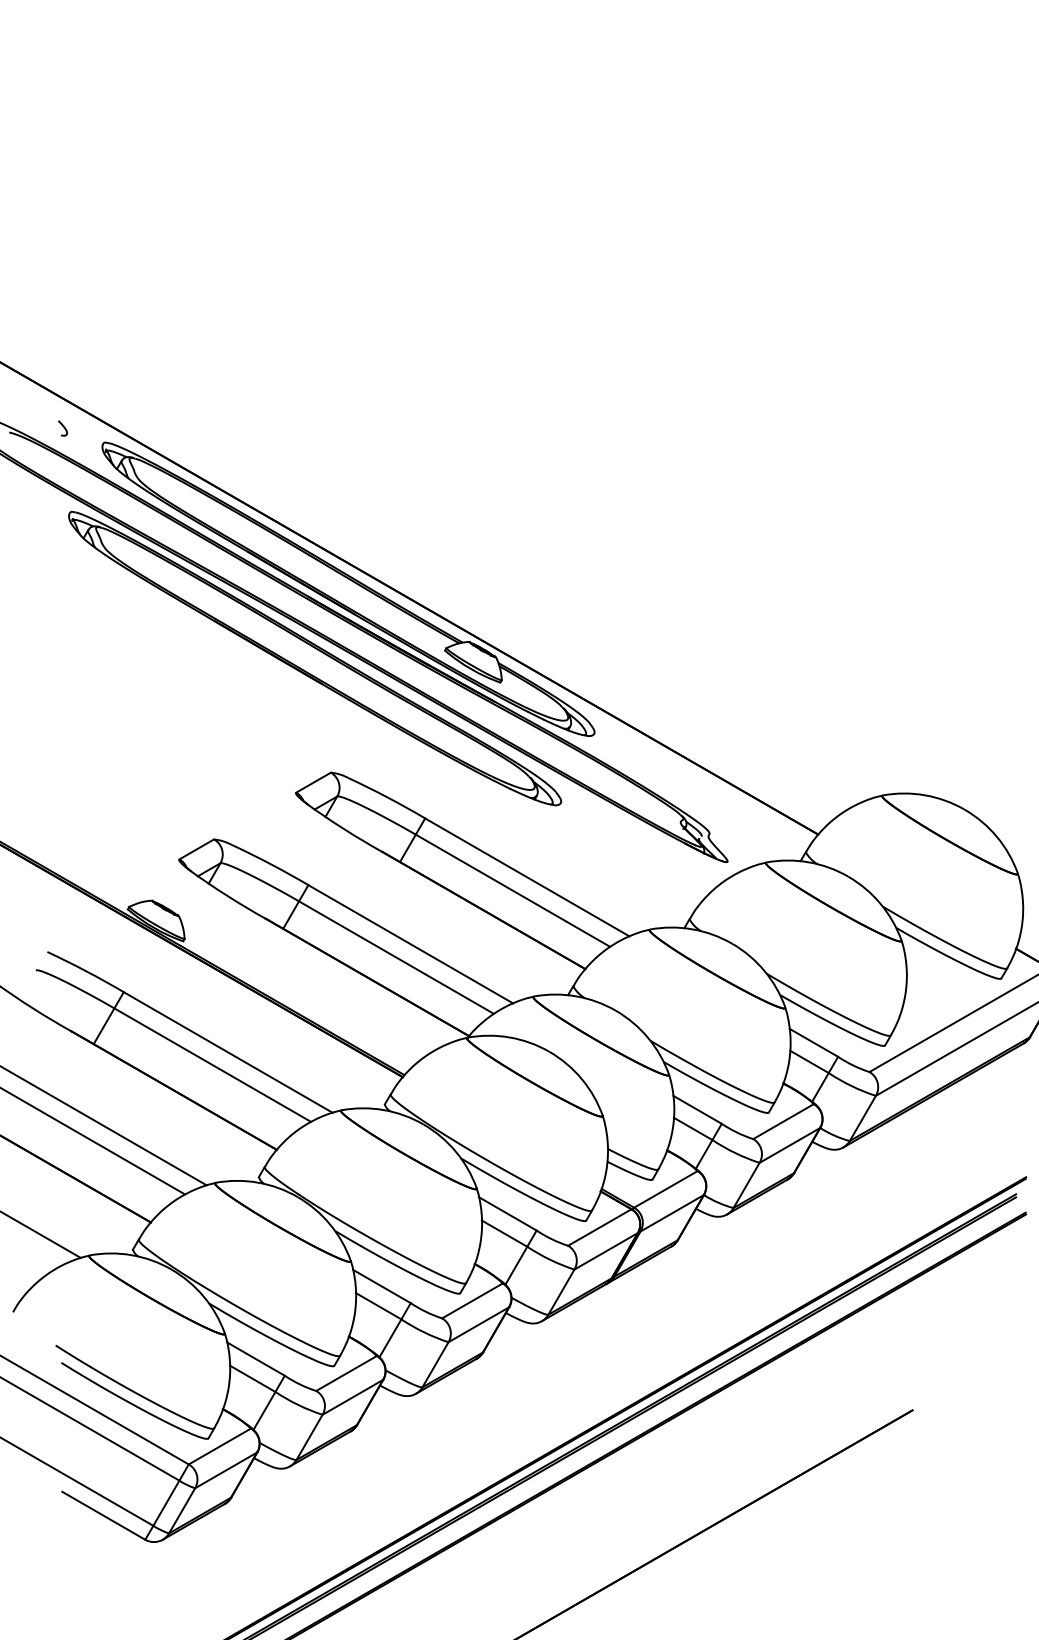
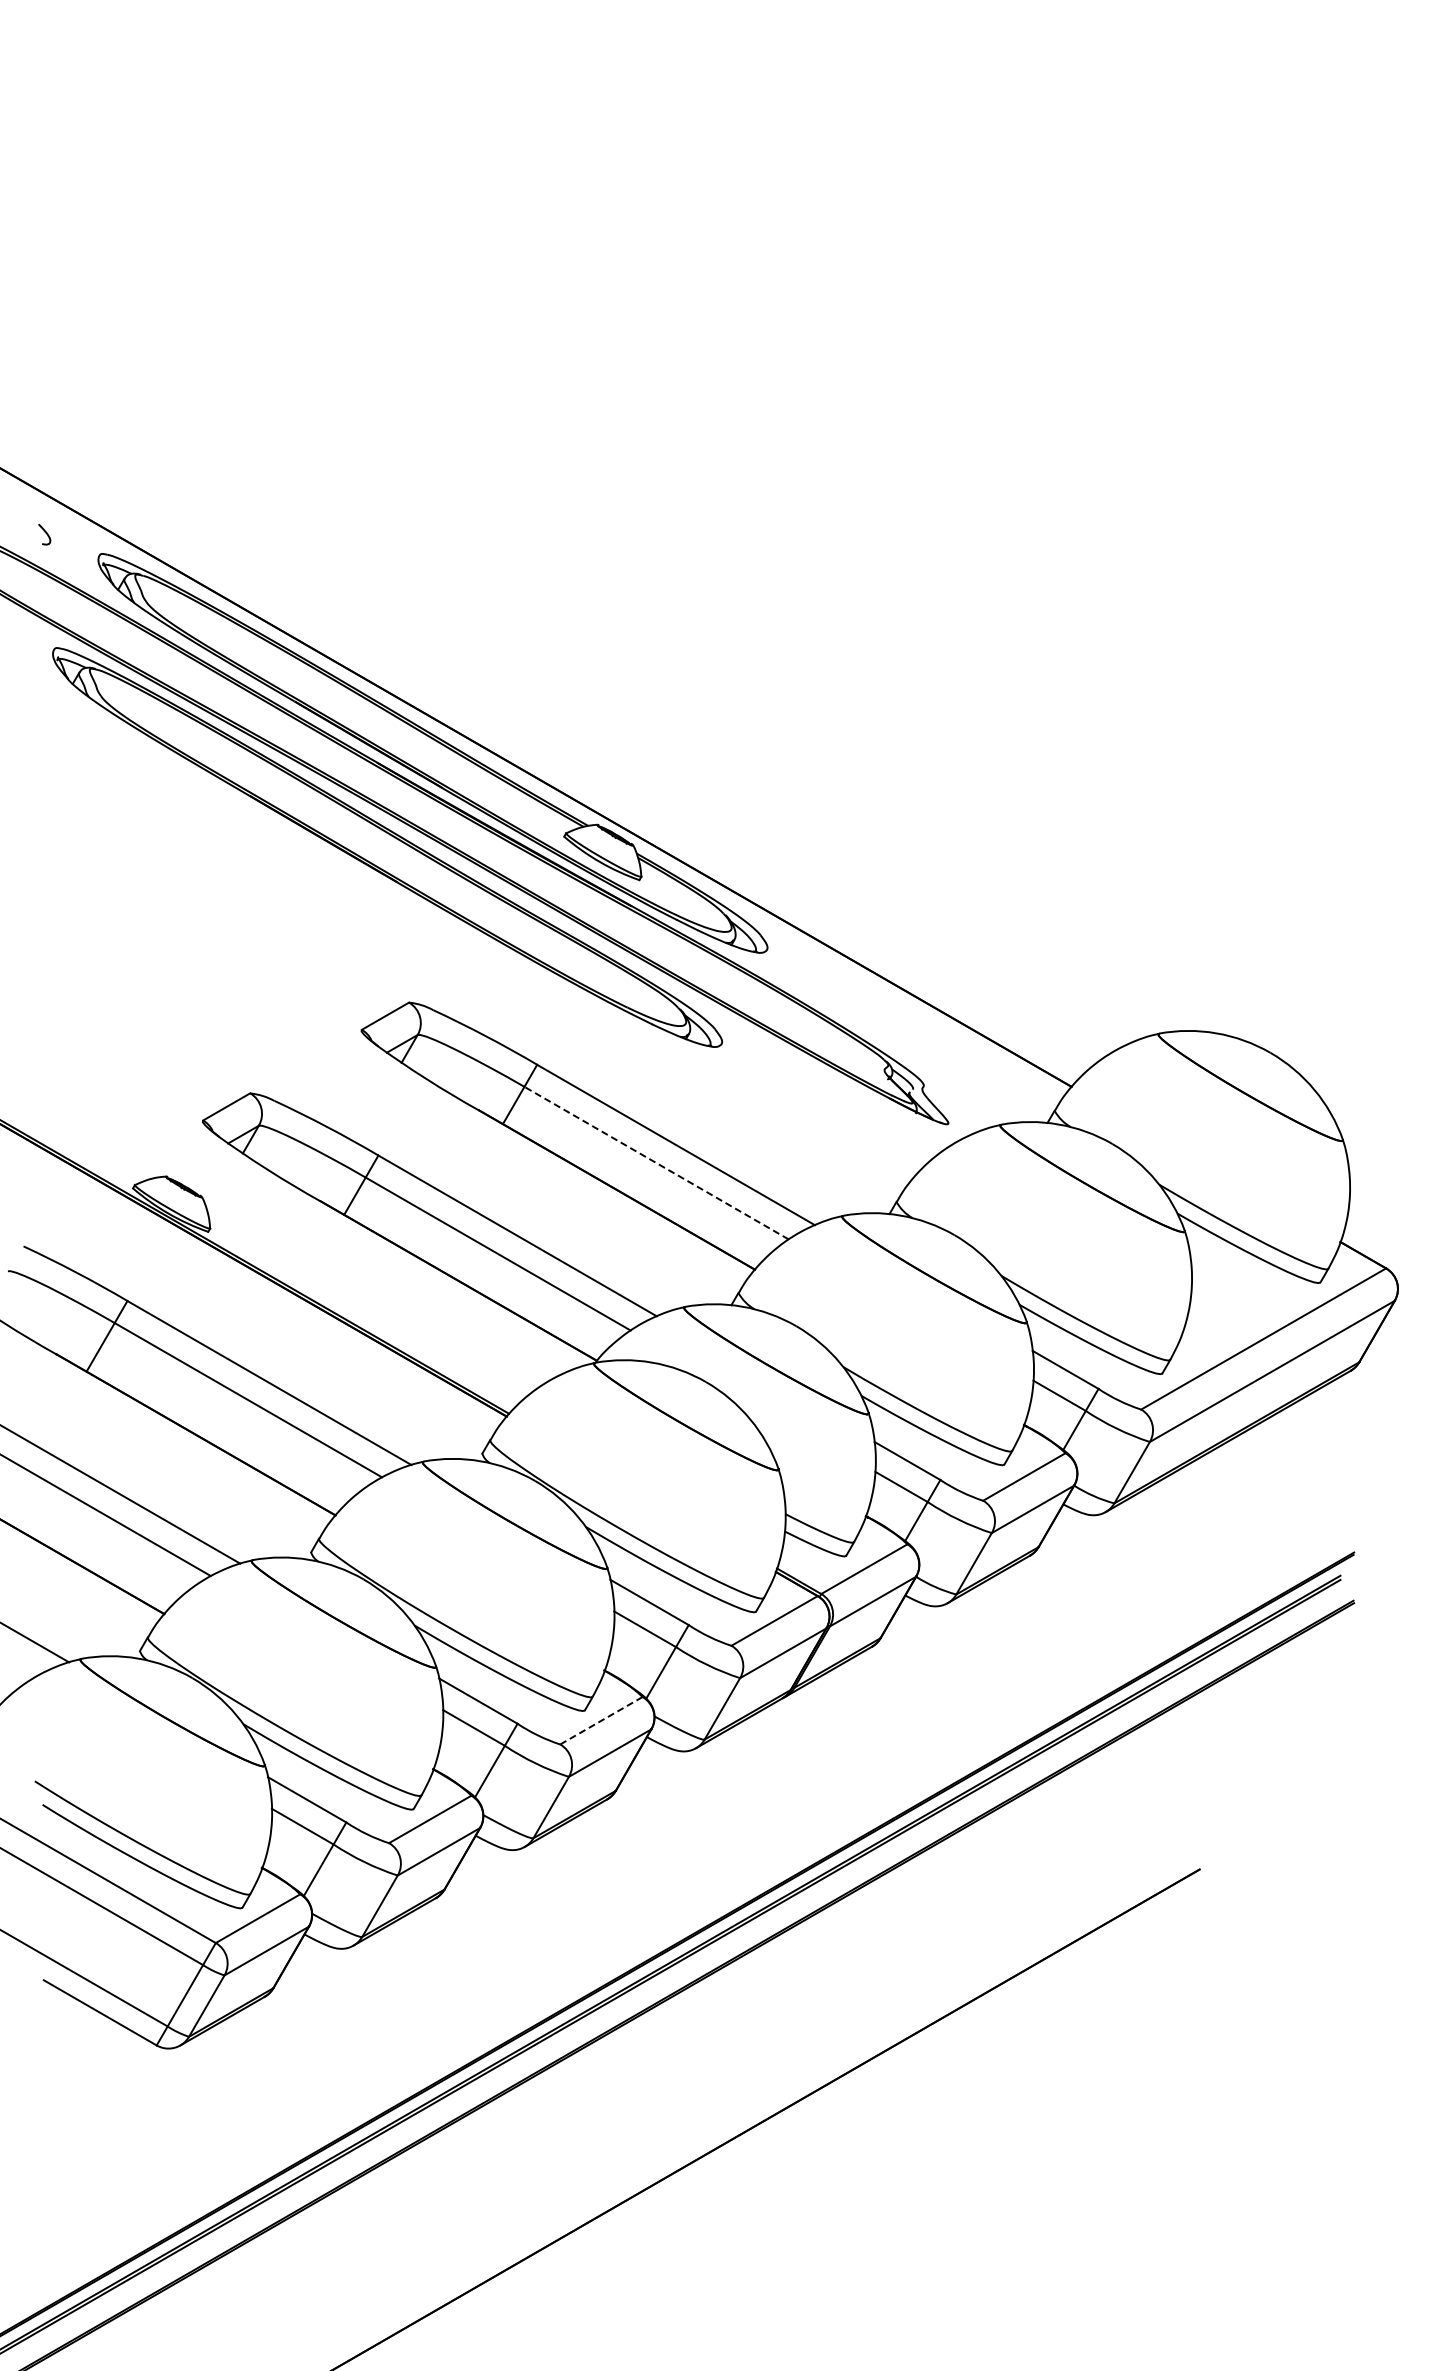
line: (512, 891) -> (656, 1163), solid -> dashed
line: (472, 1300) -> (601, 1720), solid -> dashed

